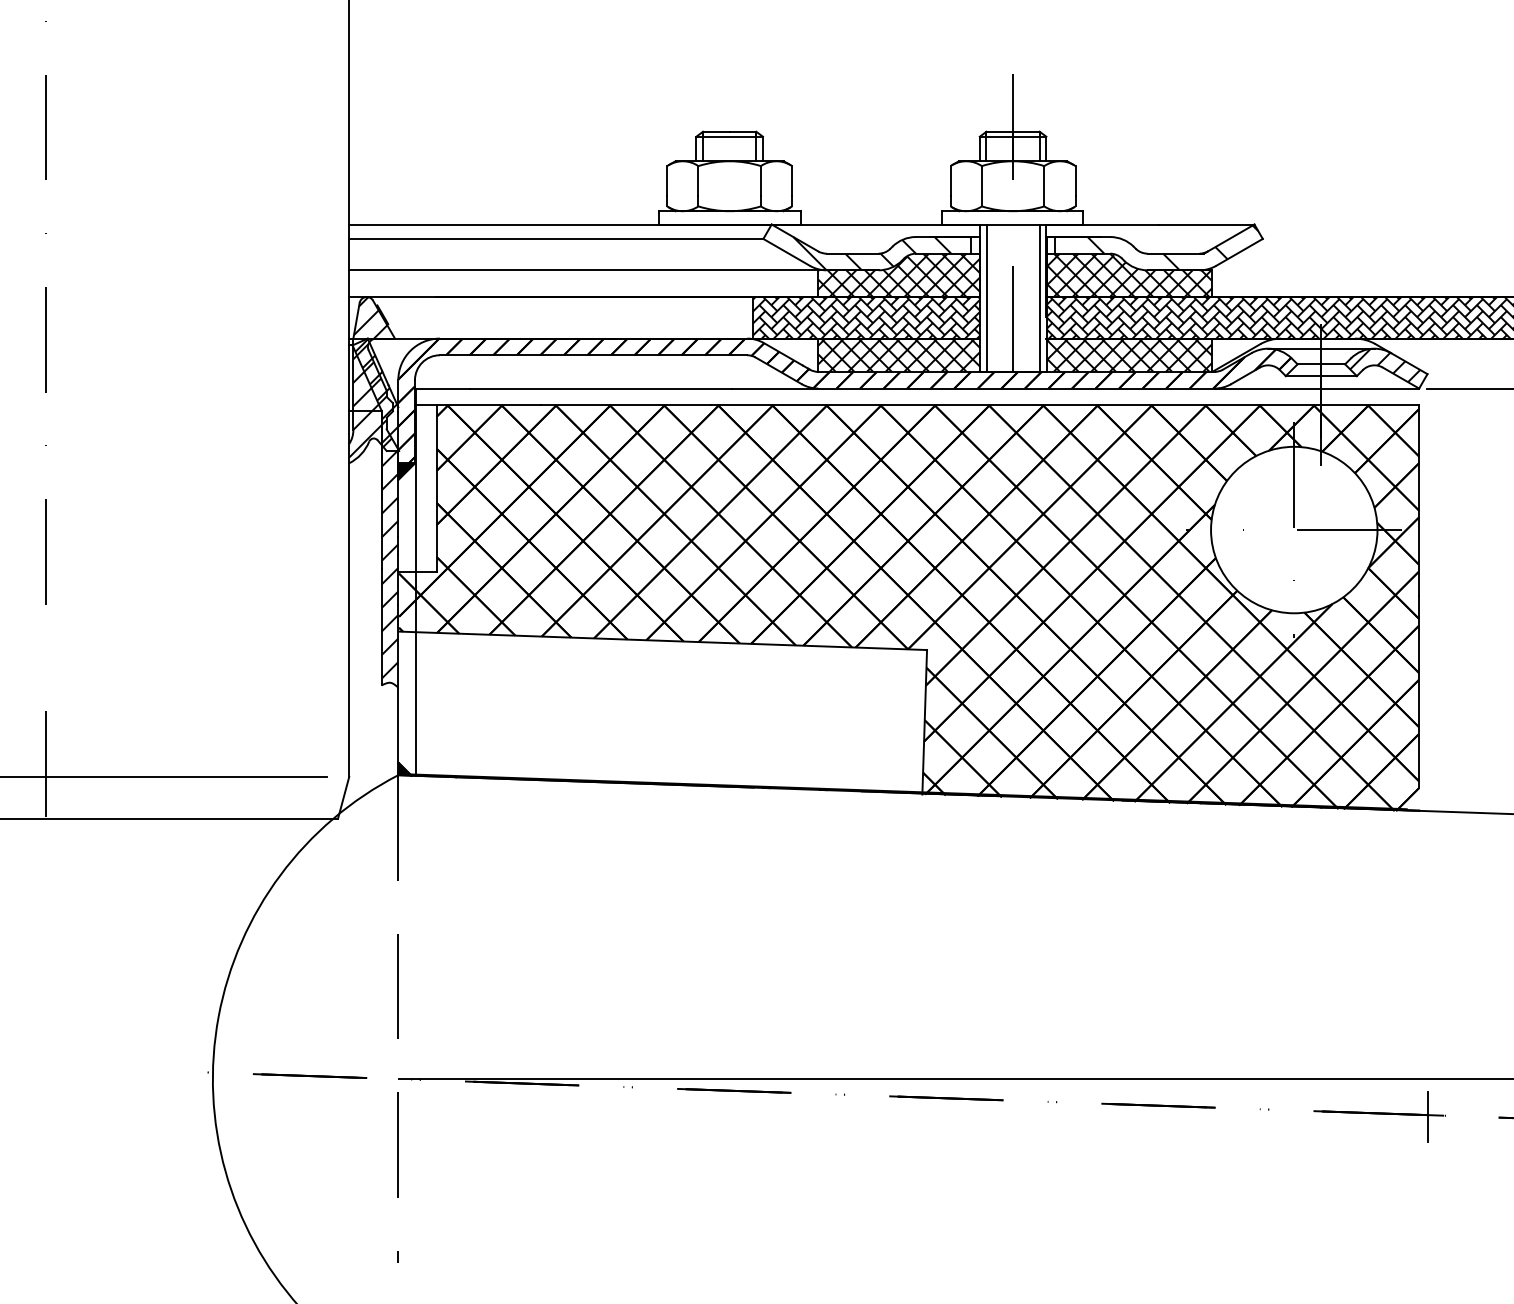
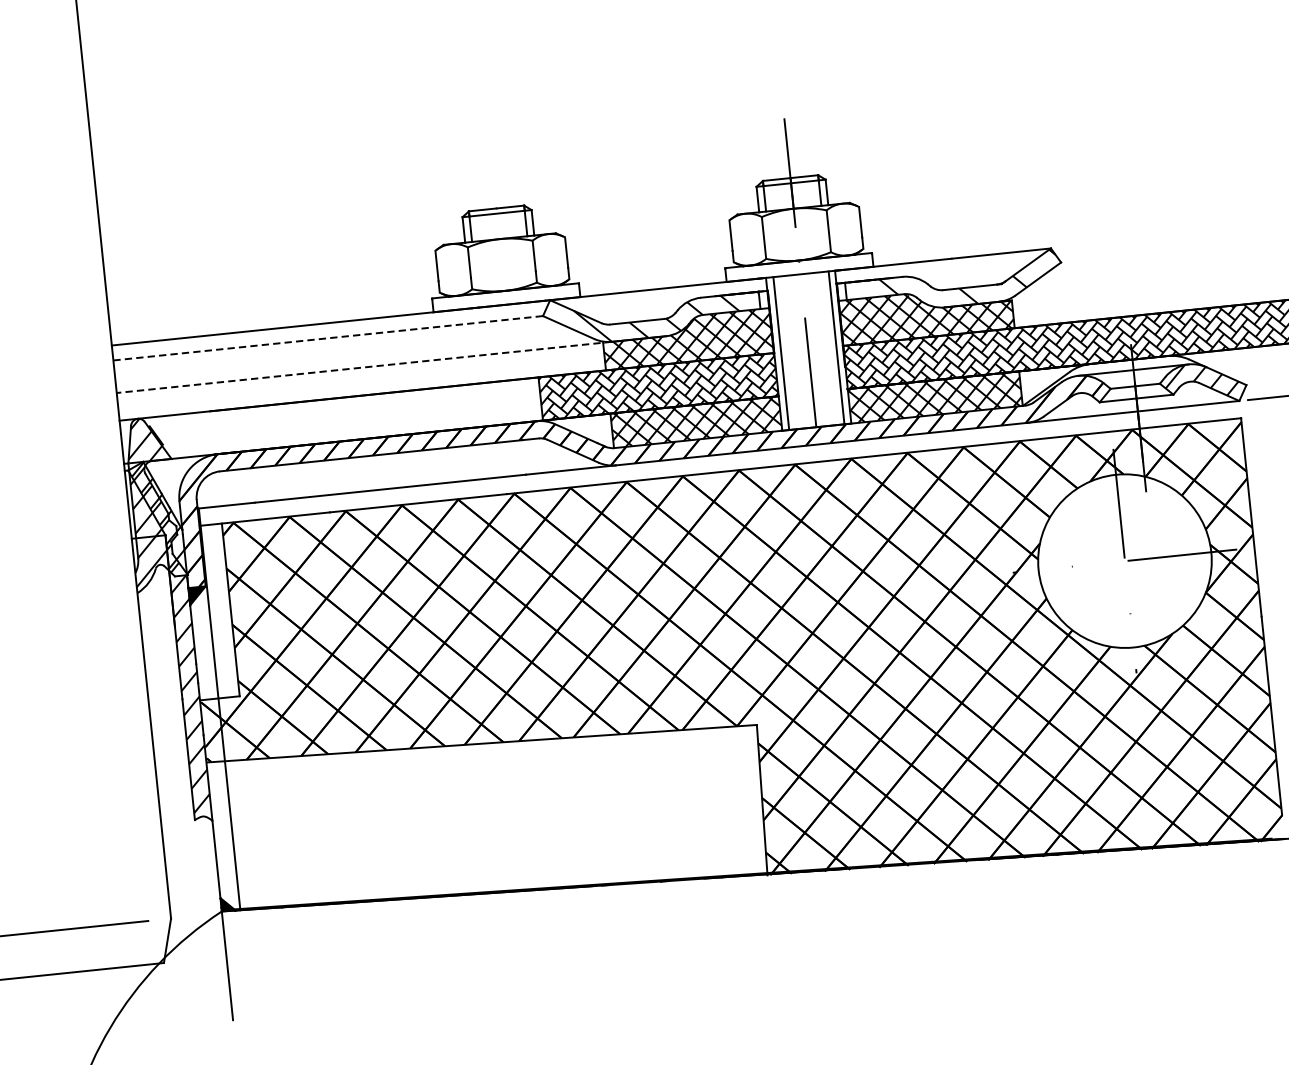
line: (556, 238) -> (328, 337), solid -> dashed
line: (587, 270) -> (363, 367), solid -> dashed

